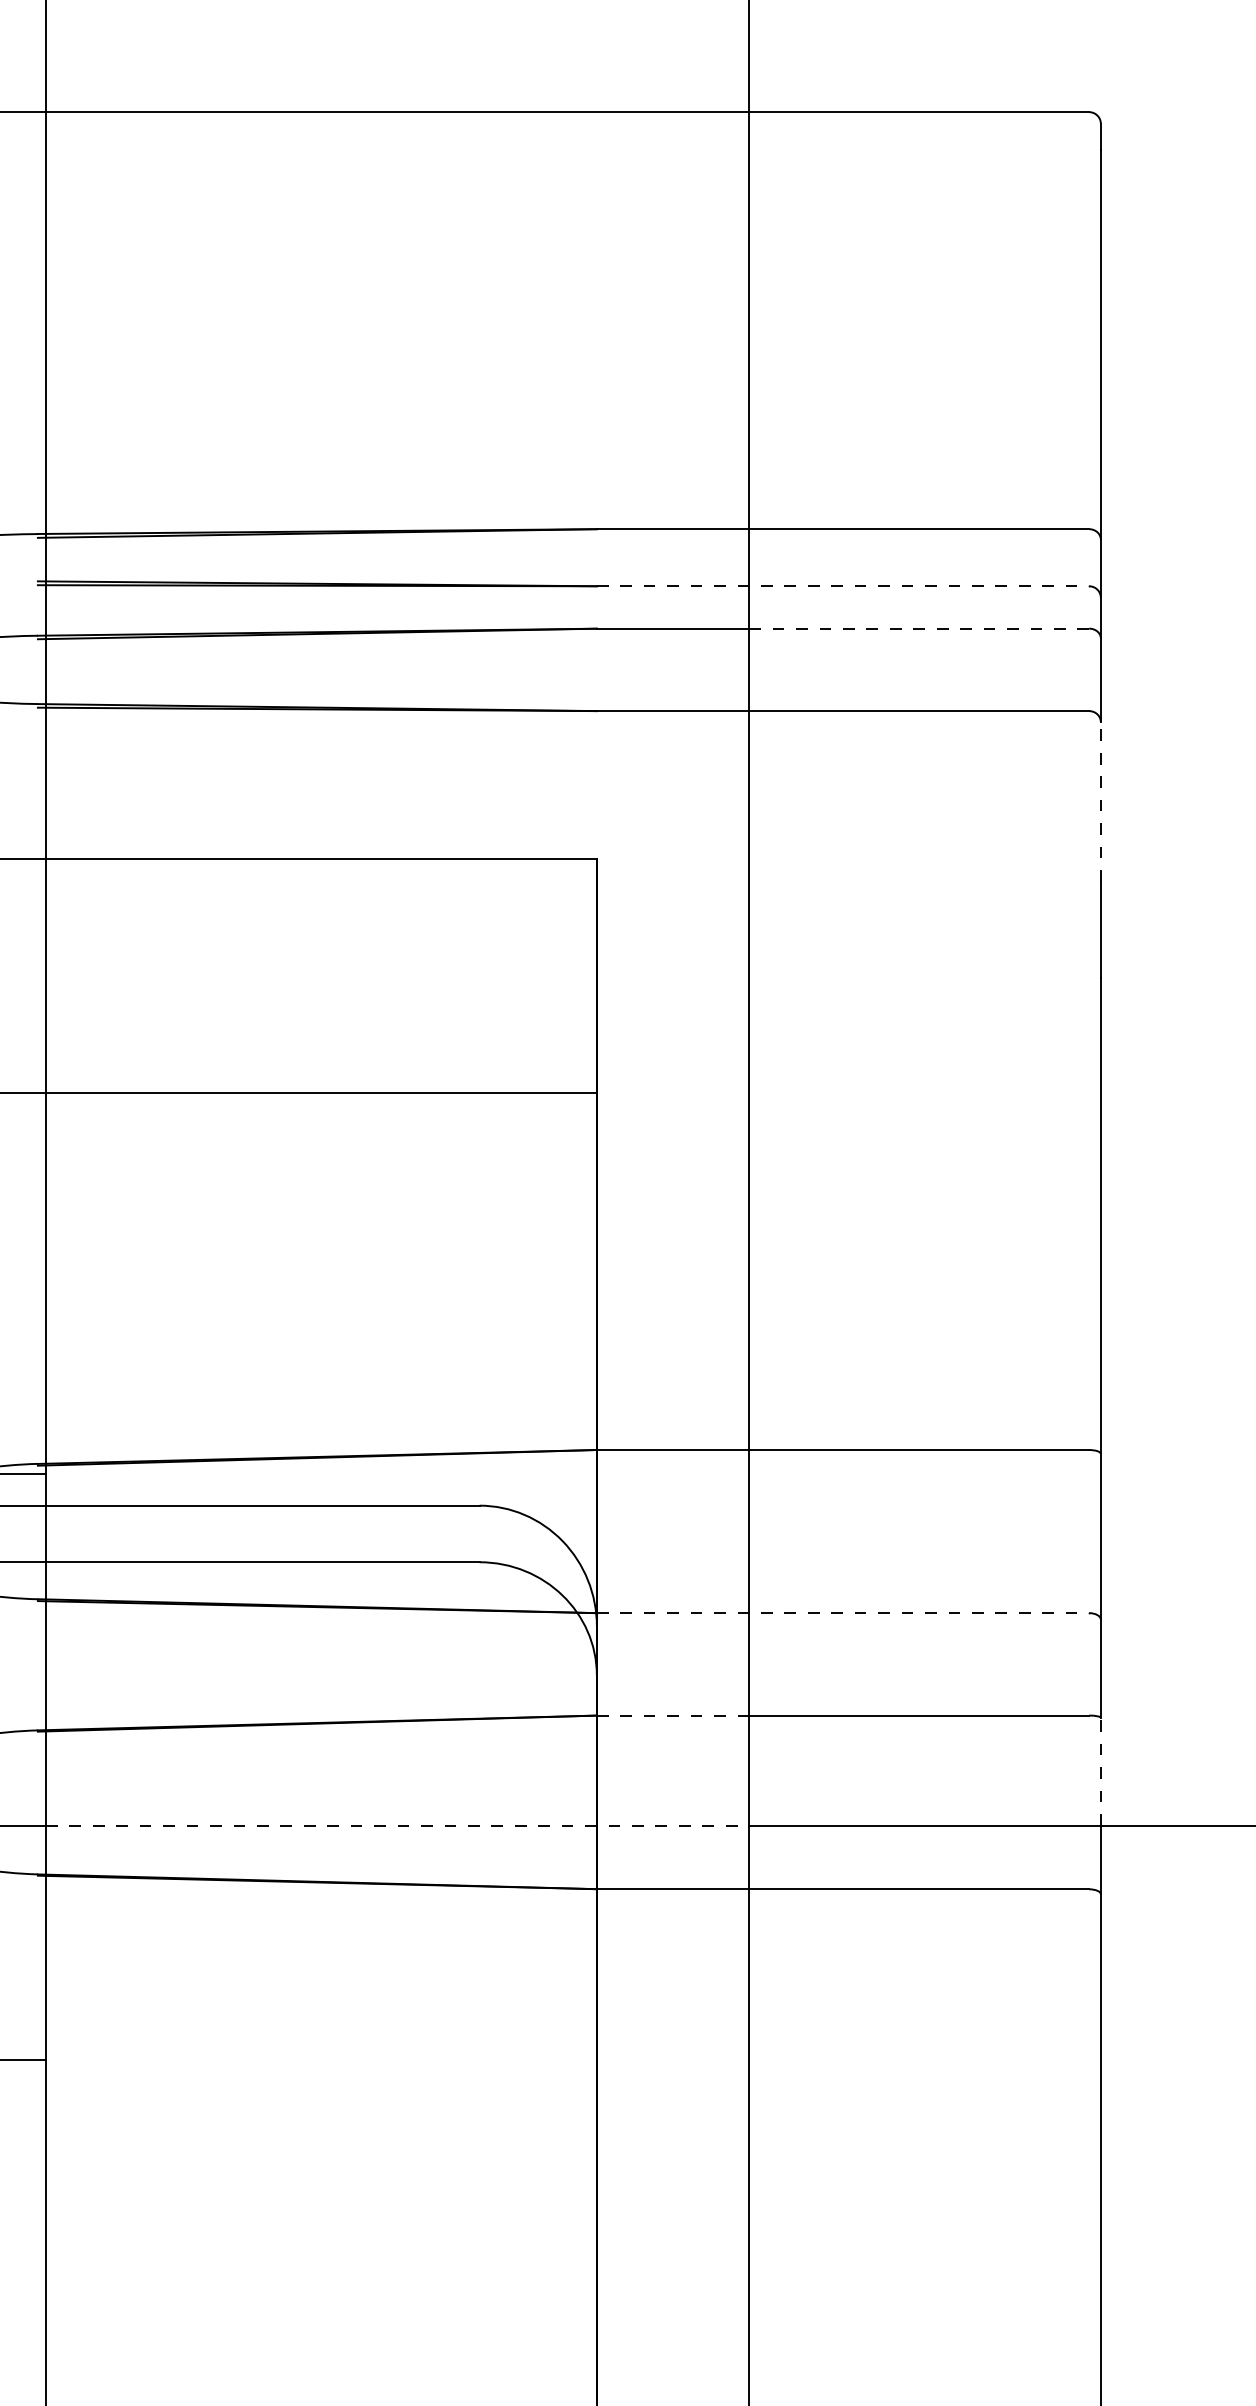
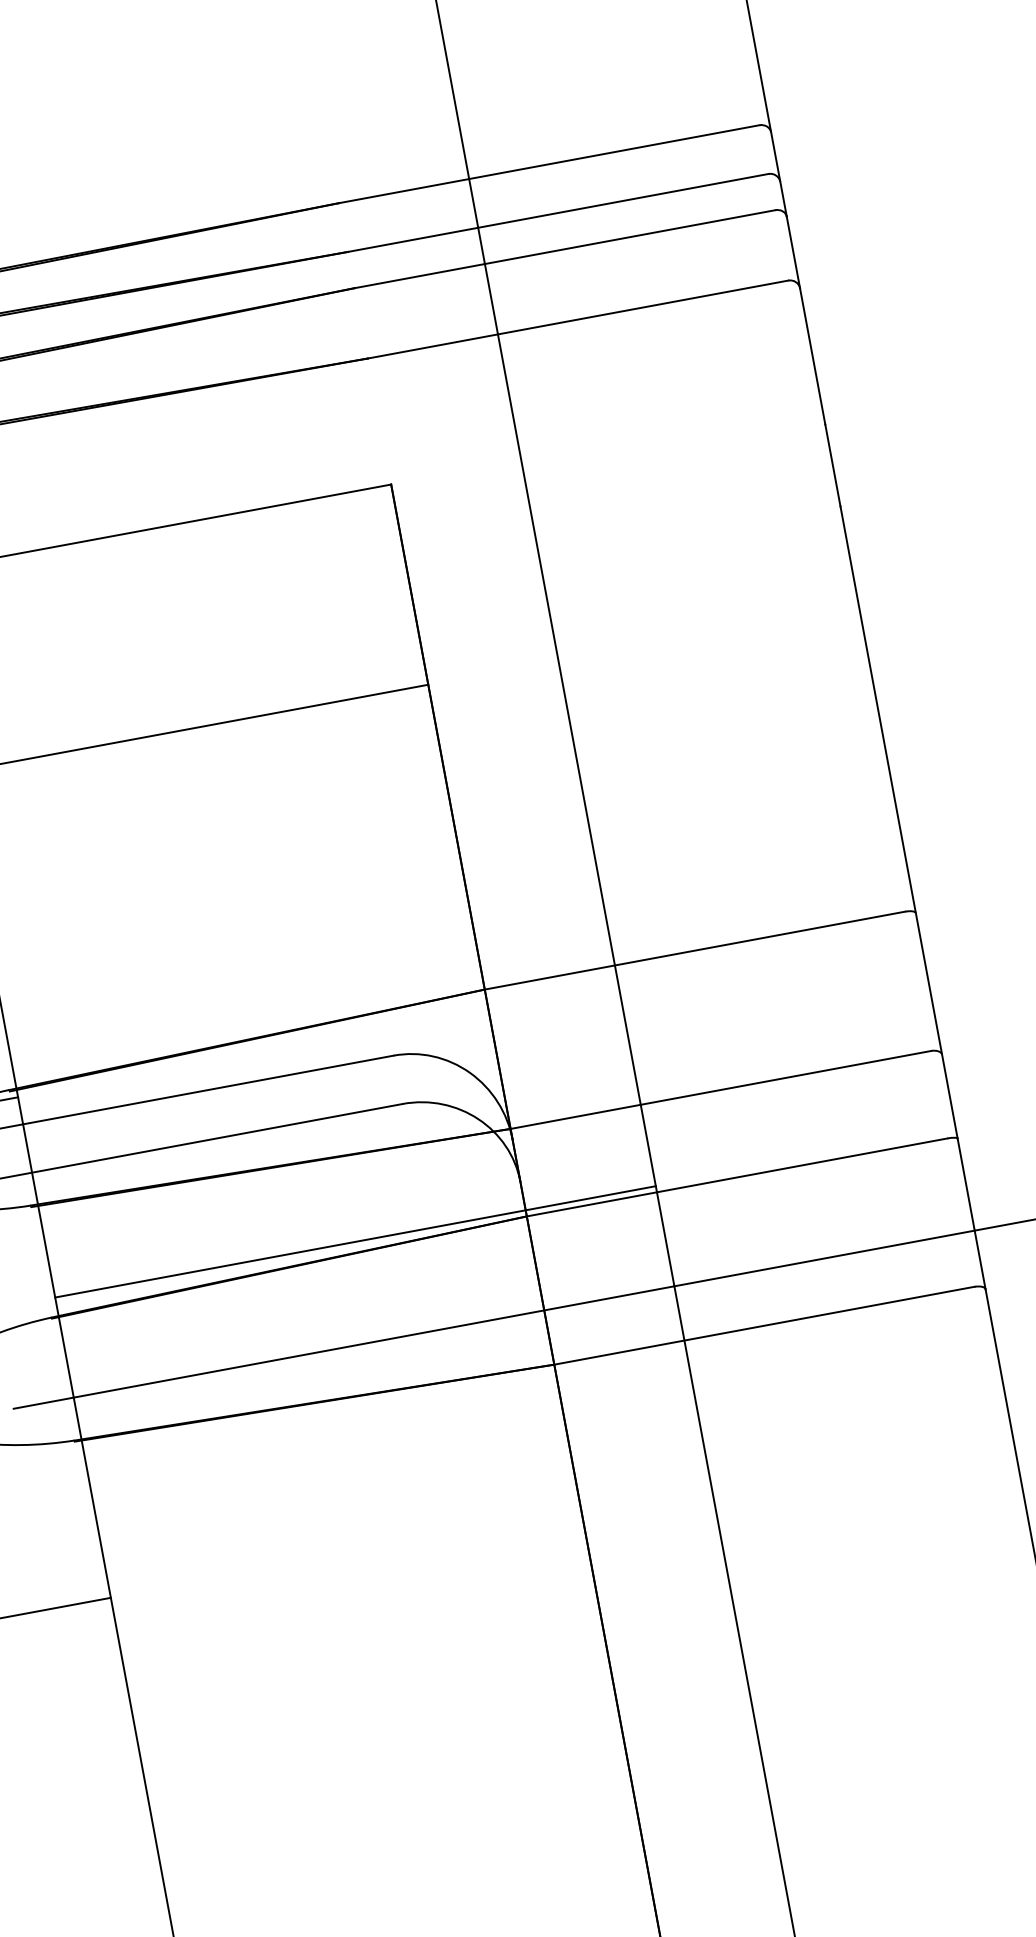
line: (843, 586) -> (558, 213), dashed -> solid
line: (919, 628) -> (630, 236), dashed -> solid
line: (1100, 802) -> (812, 356), dashed -> solid
line: (843, 1613) -> (721, 1090), dashed -> solid
line: (397, 1708) -> (355, 1241), added
line: (673, 1715) -> (592, 1204), dashed -> solid
line: (1100, 1771) -> (965, 1184), dashed -> solid
line: (397, 1825) -> (373, 1341), dashed -> solid

